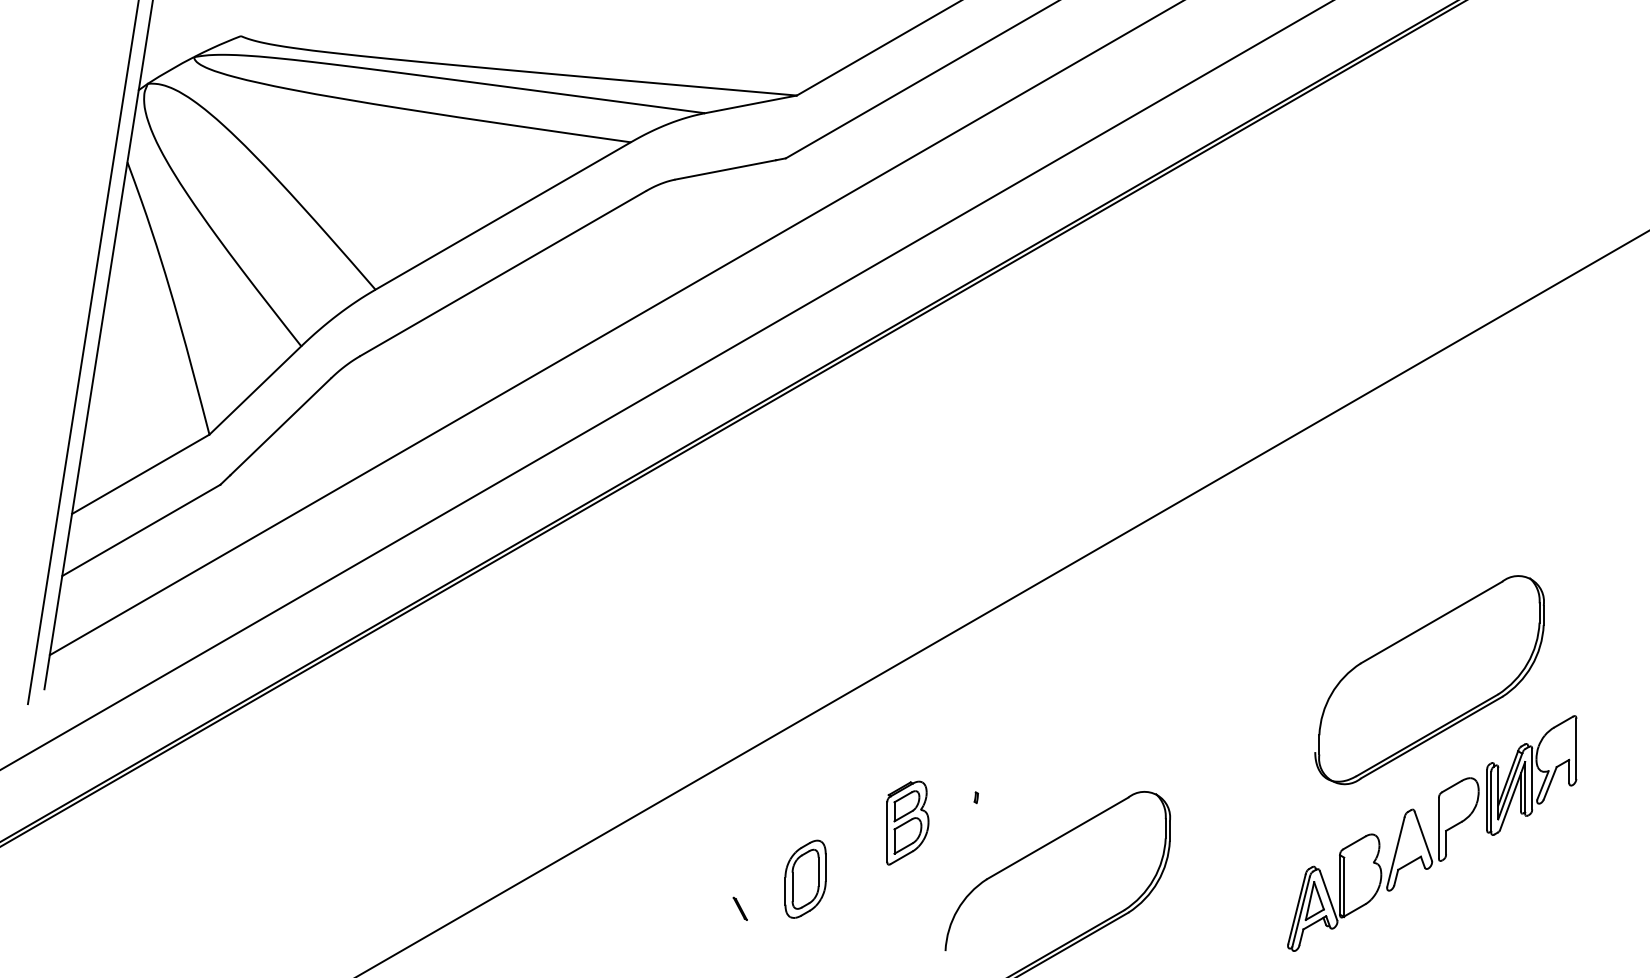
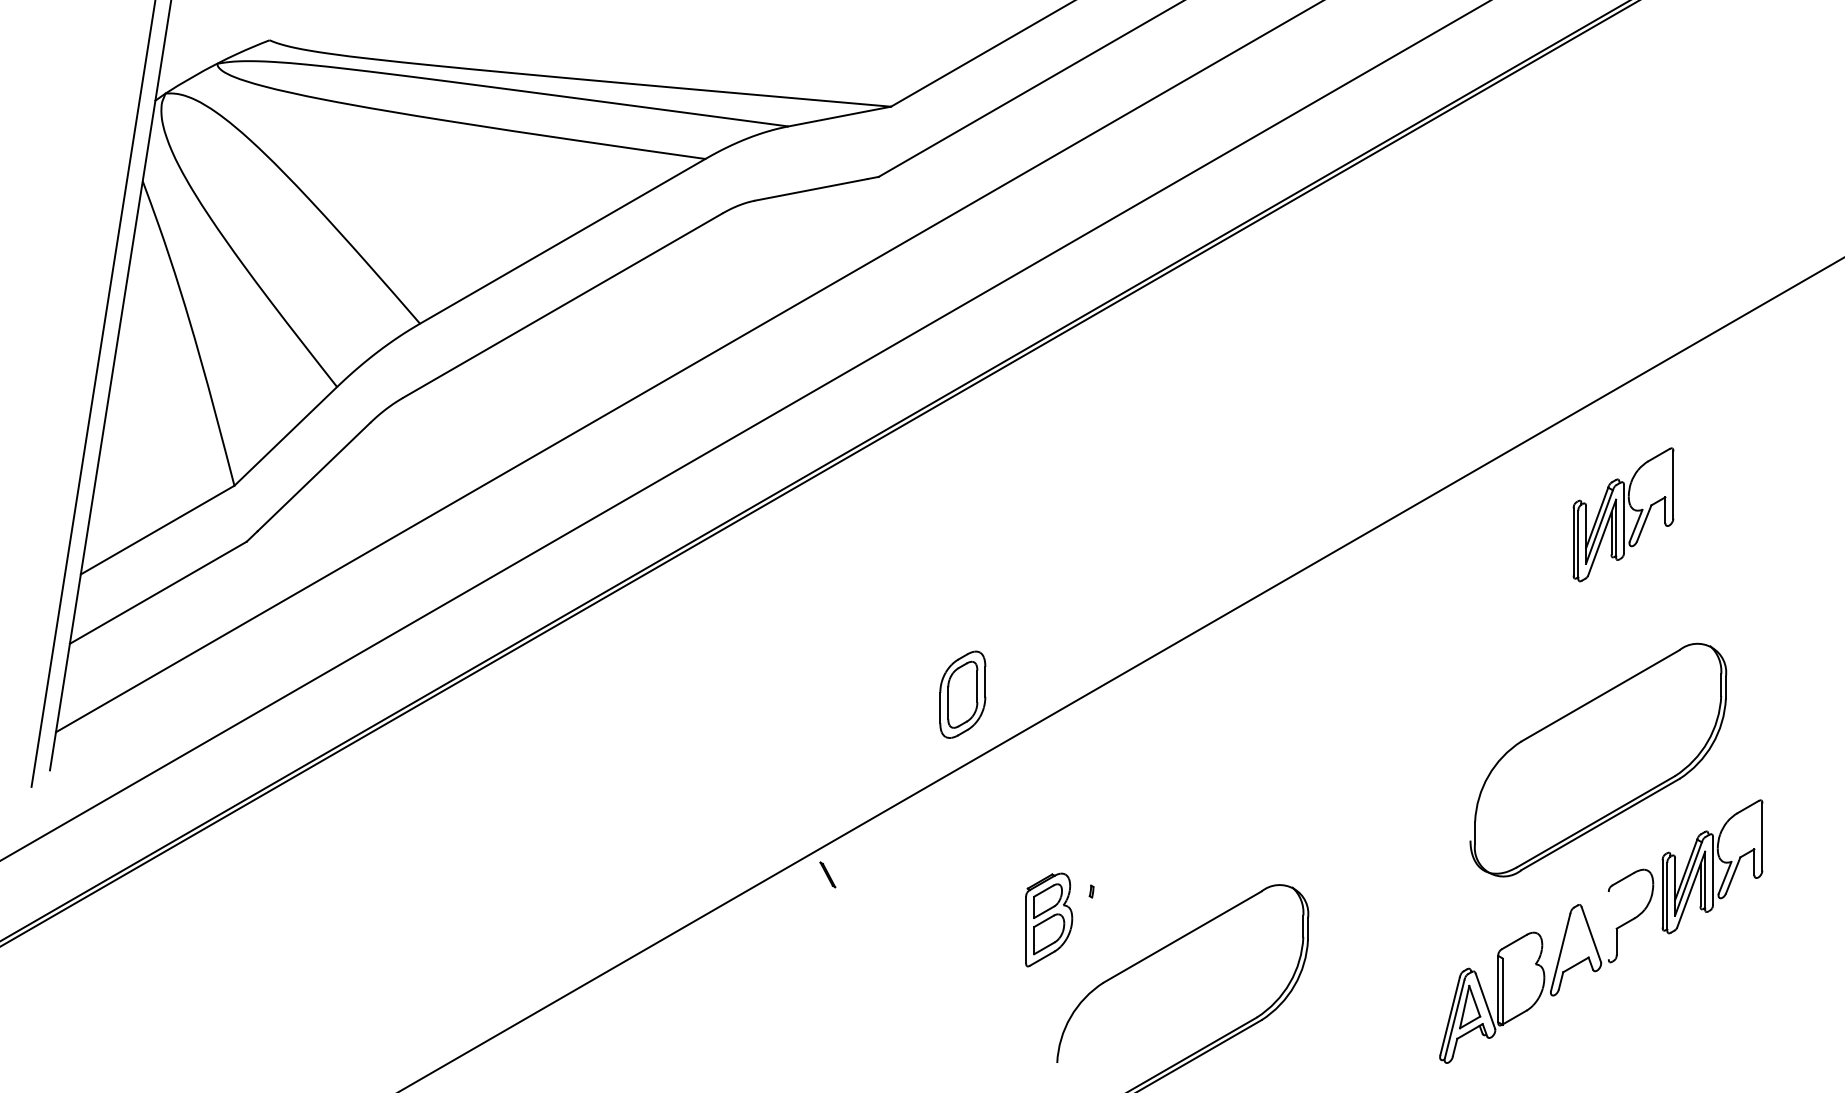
part: (1452, 460) -> (1623, 514), added
part: (908, 822) -> (1049, 919), moved
line: (1438, 828) -> (1608, 925), removed
part: (805, 879) -> (962, 694), moved
line: (740, 908) -> (827, 874), moved

